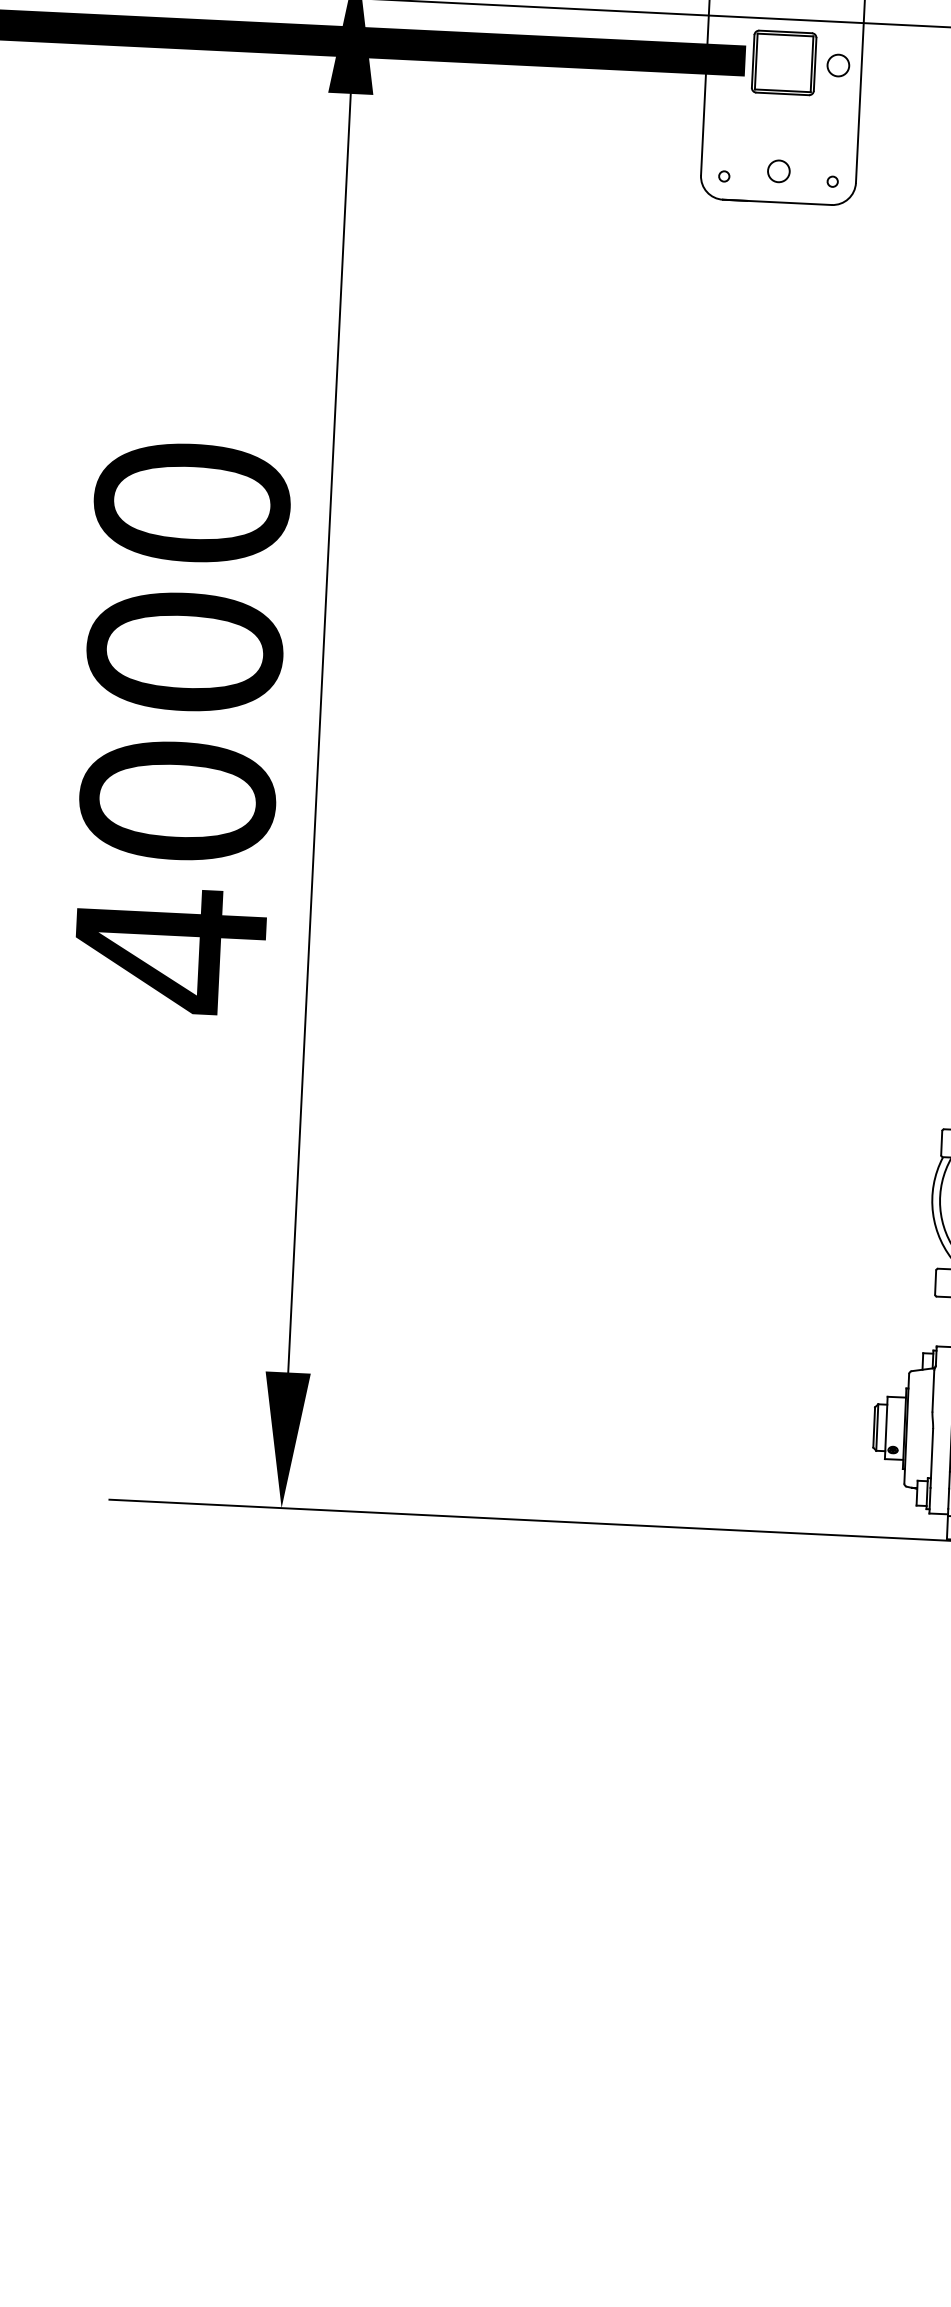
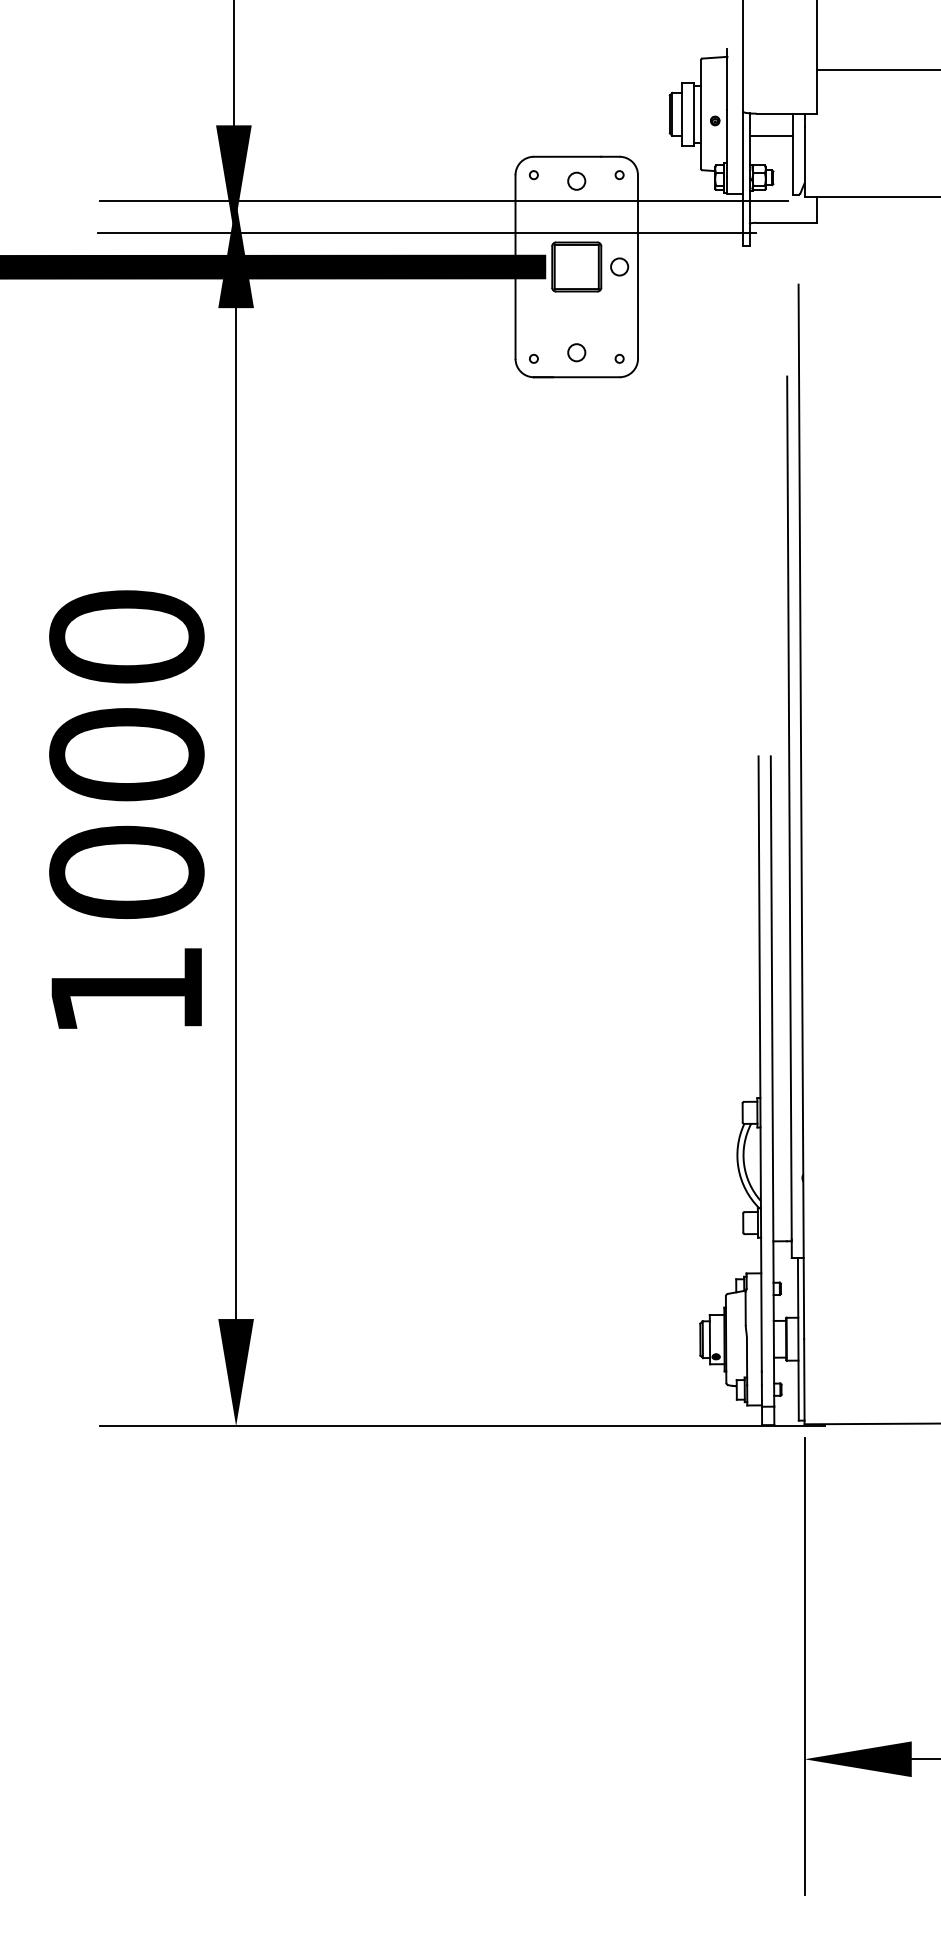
text: (169, 950) -> (126, 990), 4000 -> 1000

